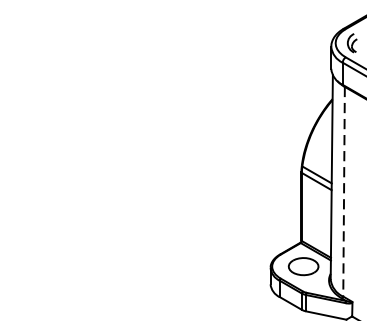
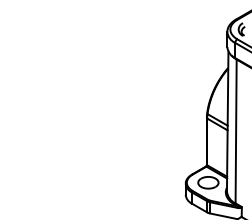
line: (344, 191) -> (236, 131), dashed -> solid

